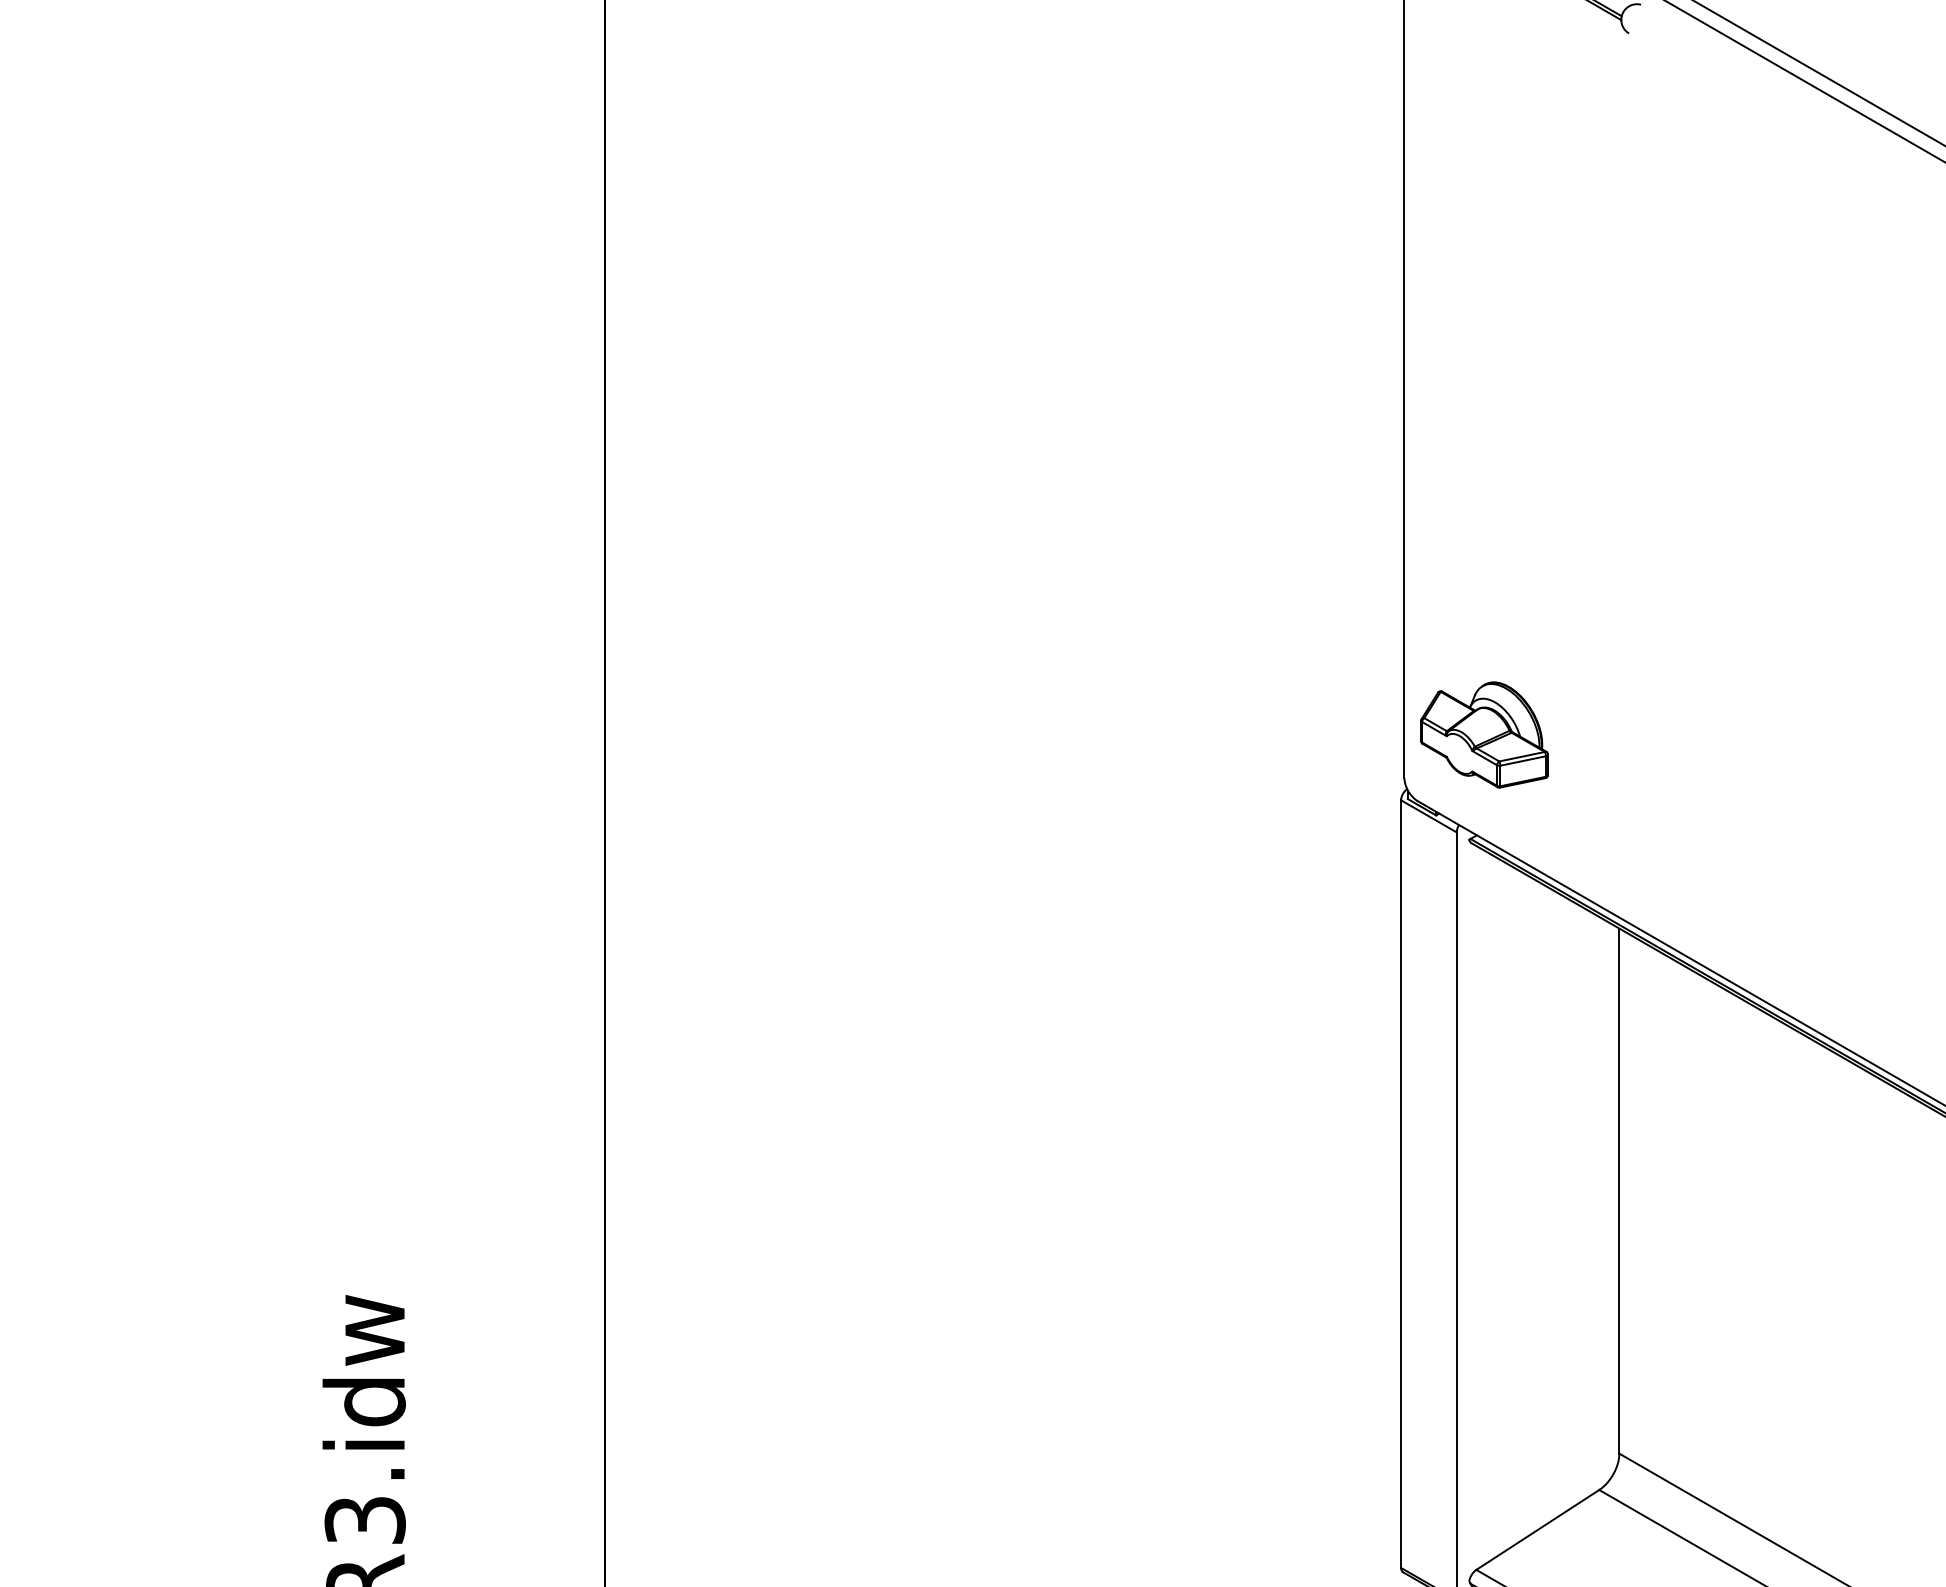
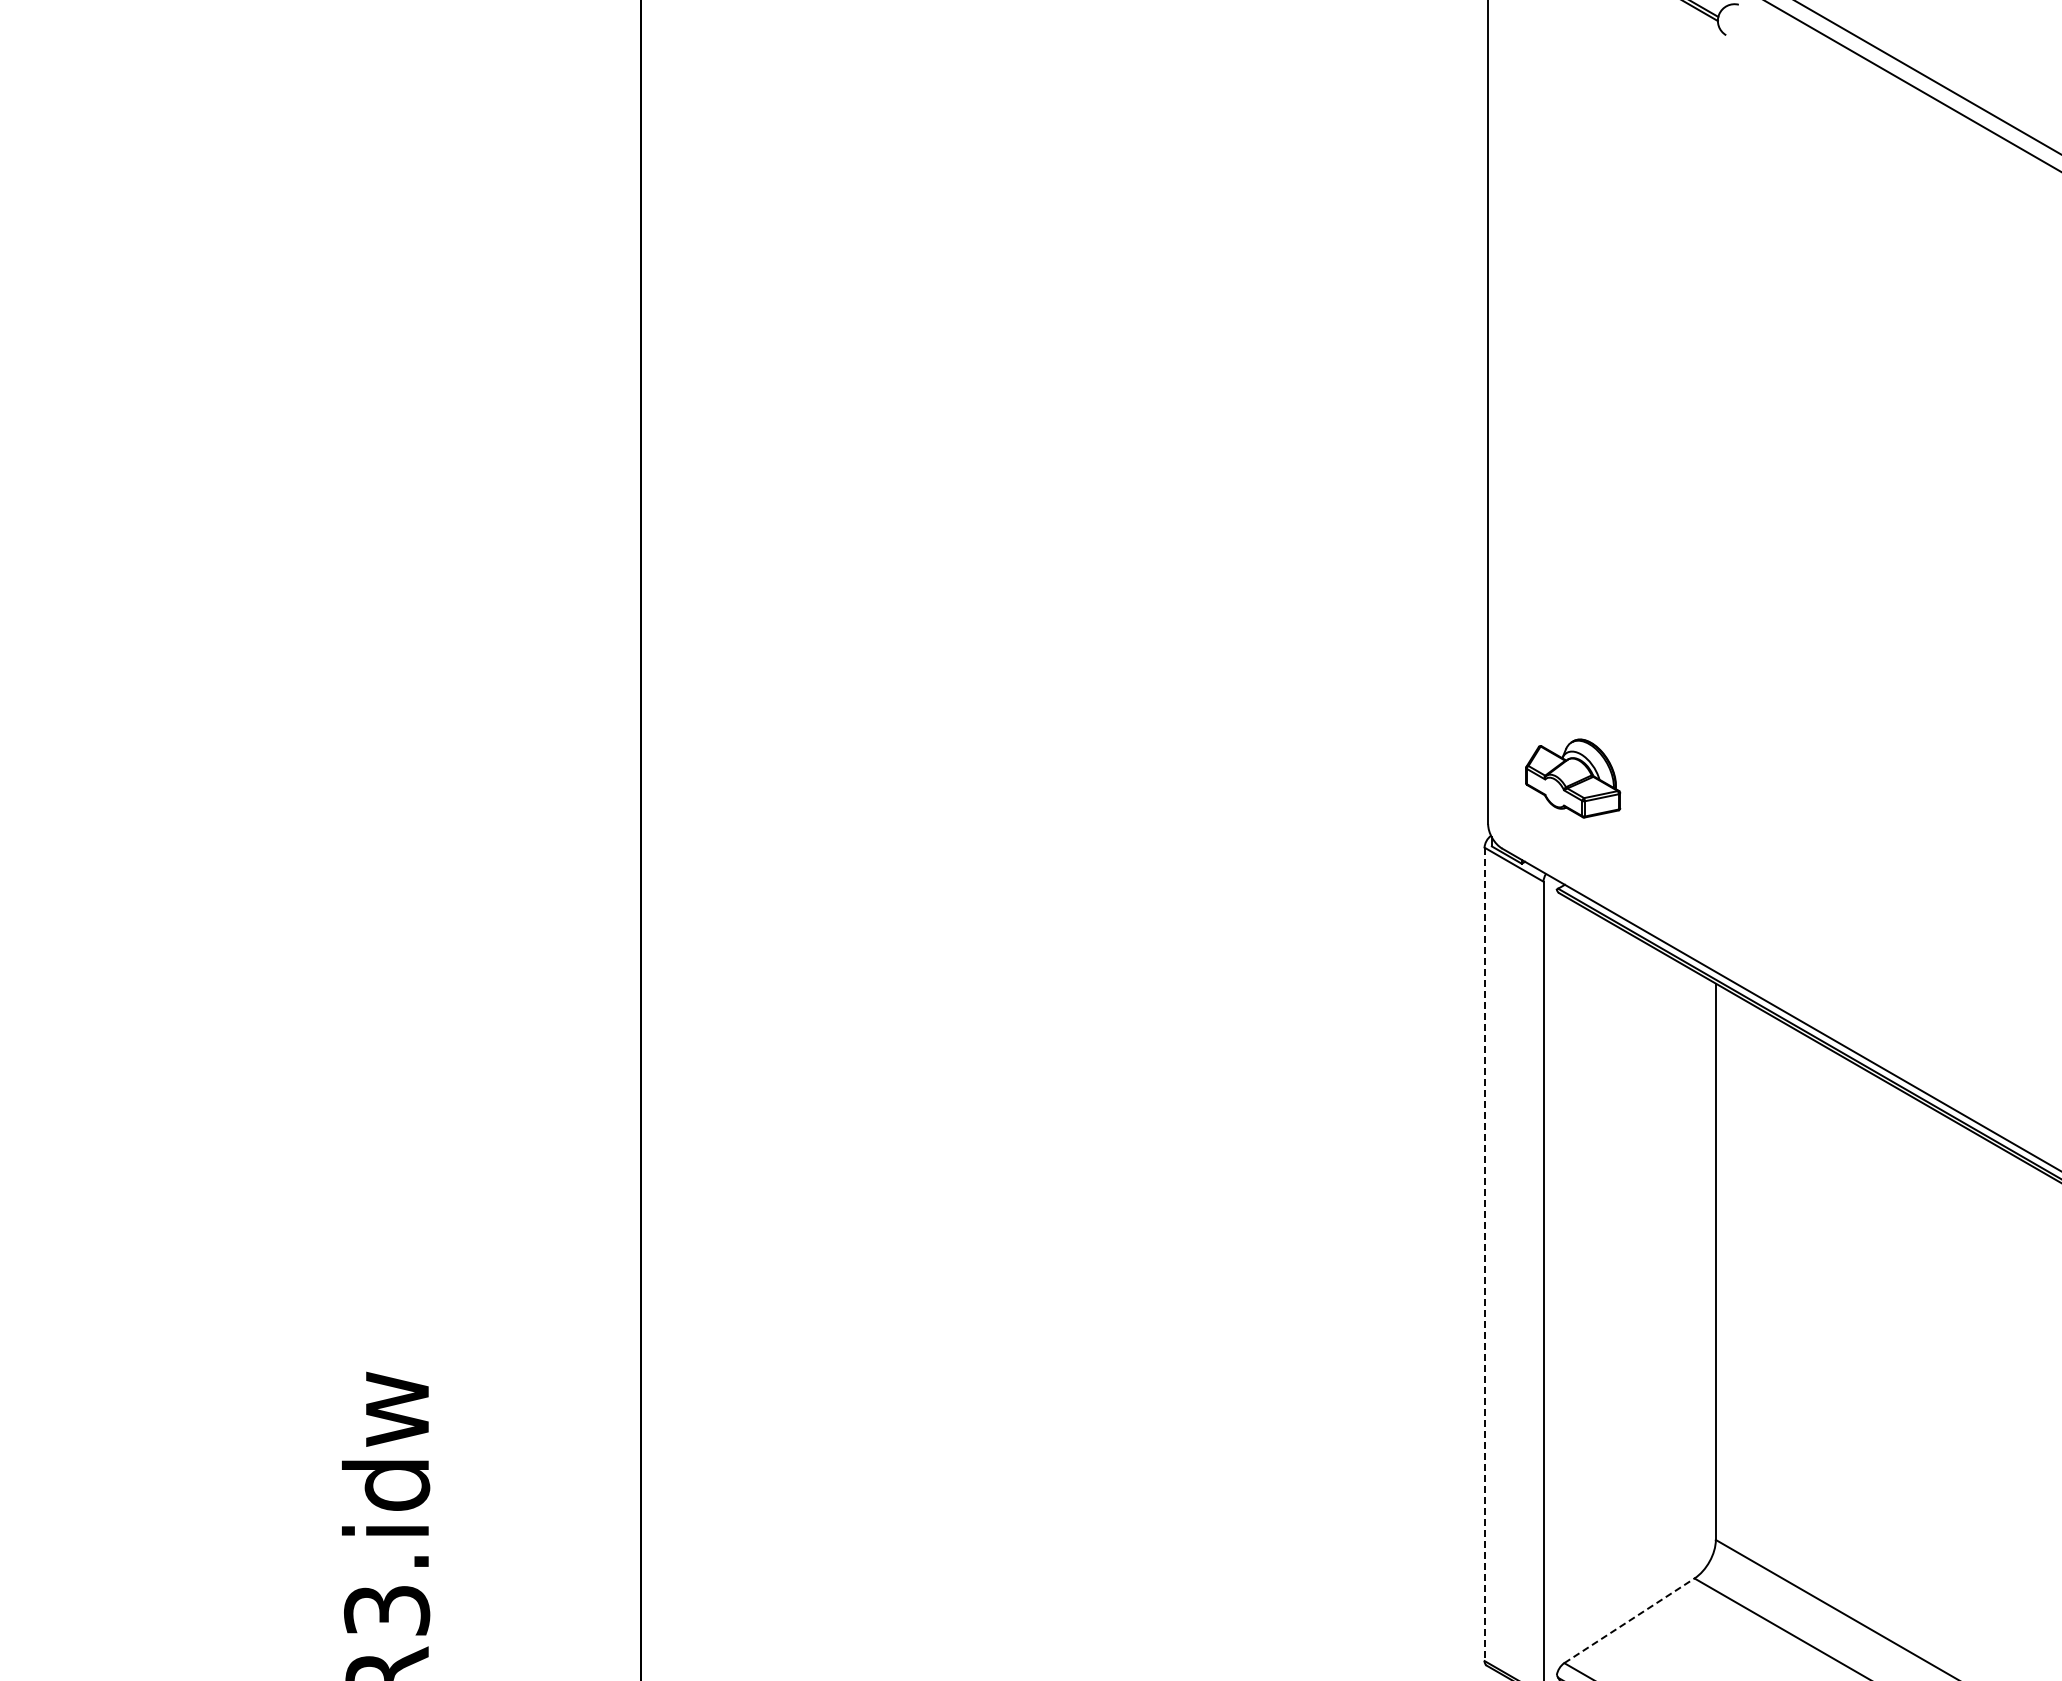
part: (1485, 734) -> (1573, 778), size x0.7
line: (1401, 1184) -> (1484, 1254), solid -> dashed
line: (1537, 1529) -> (1629, 1620), solid -> dashed

